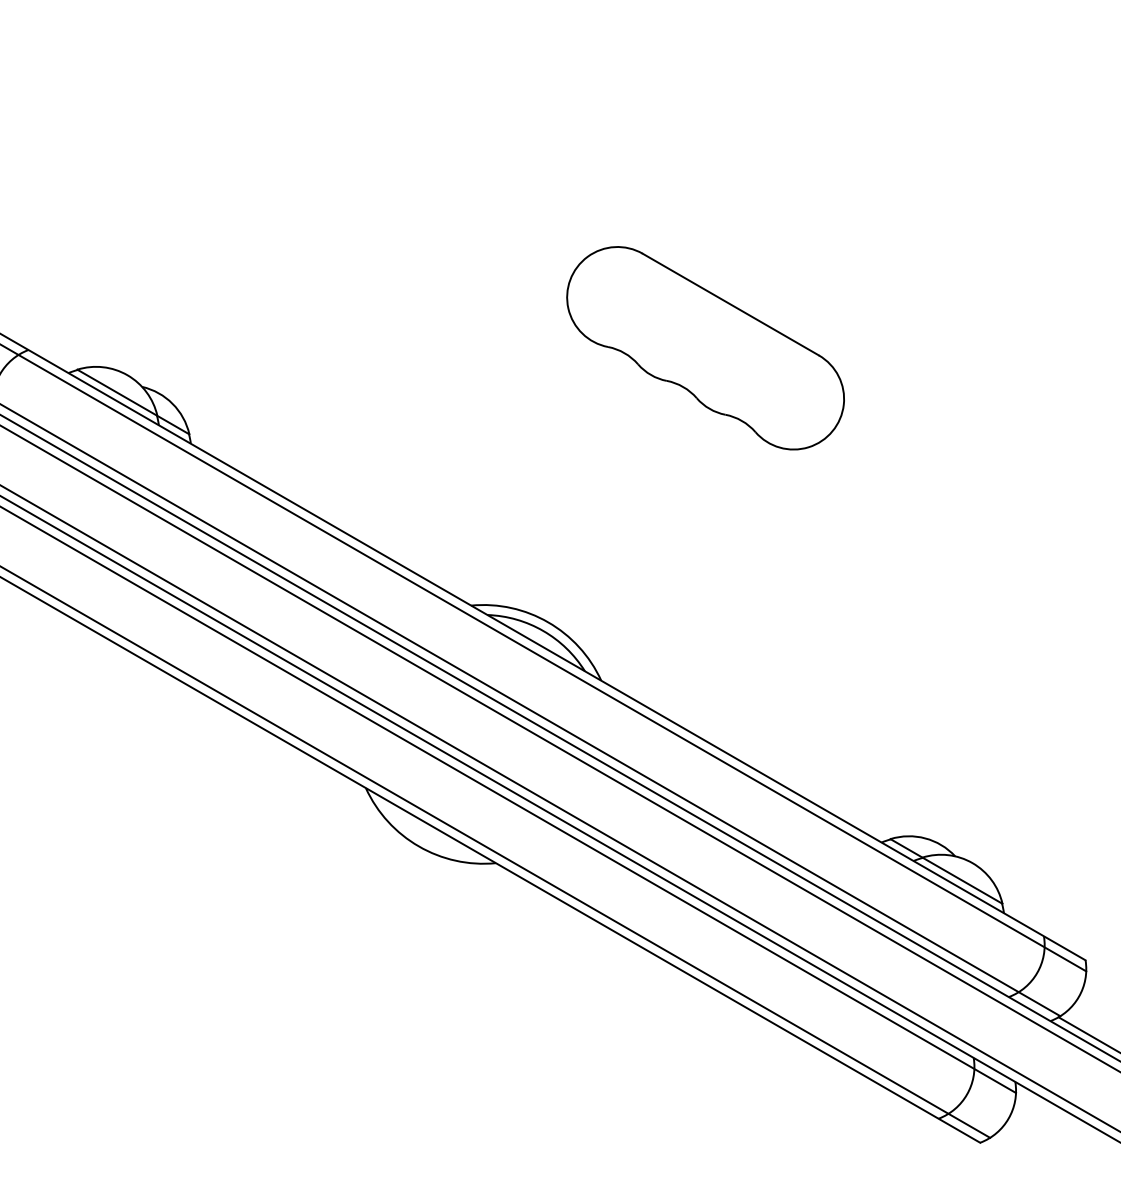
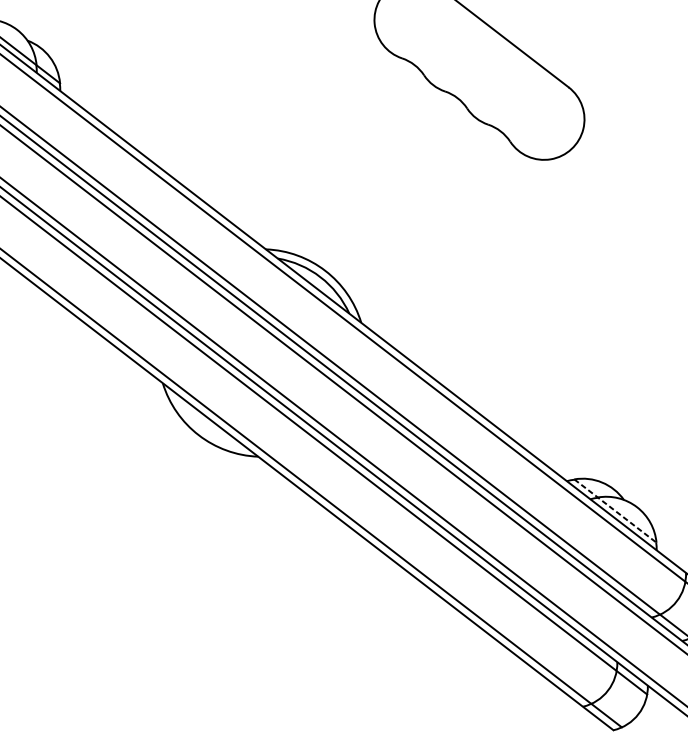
line: (946, 871) -> (615, 511), solid -> dashed

